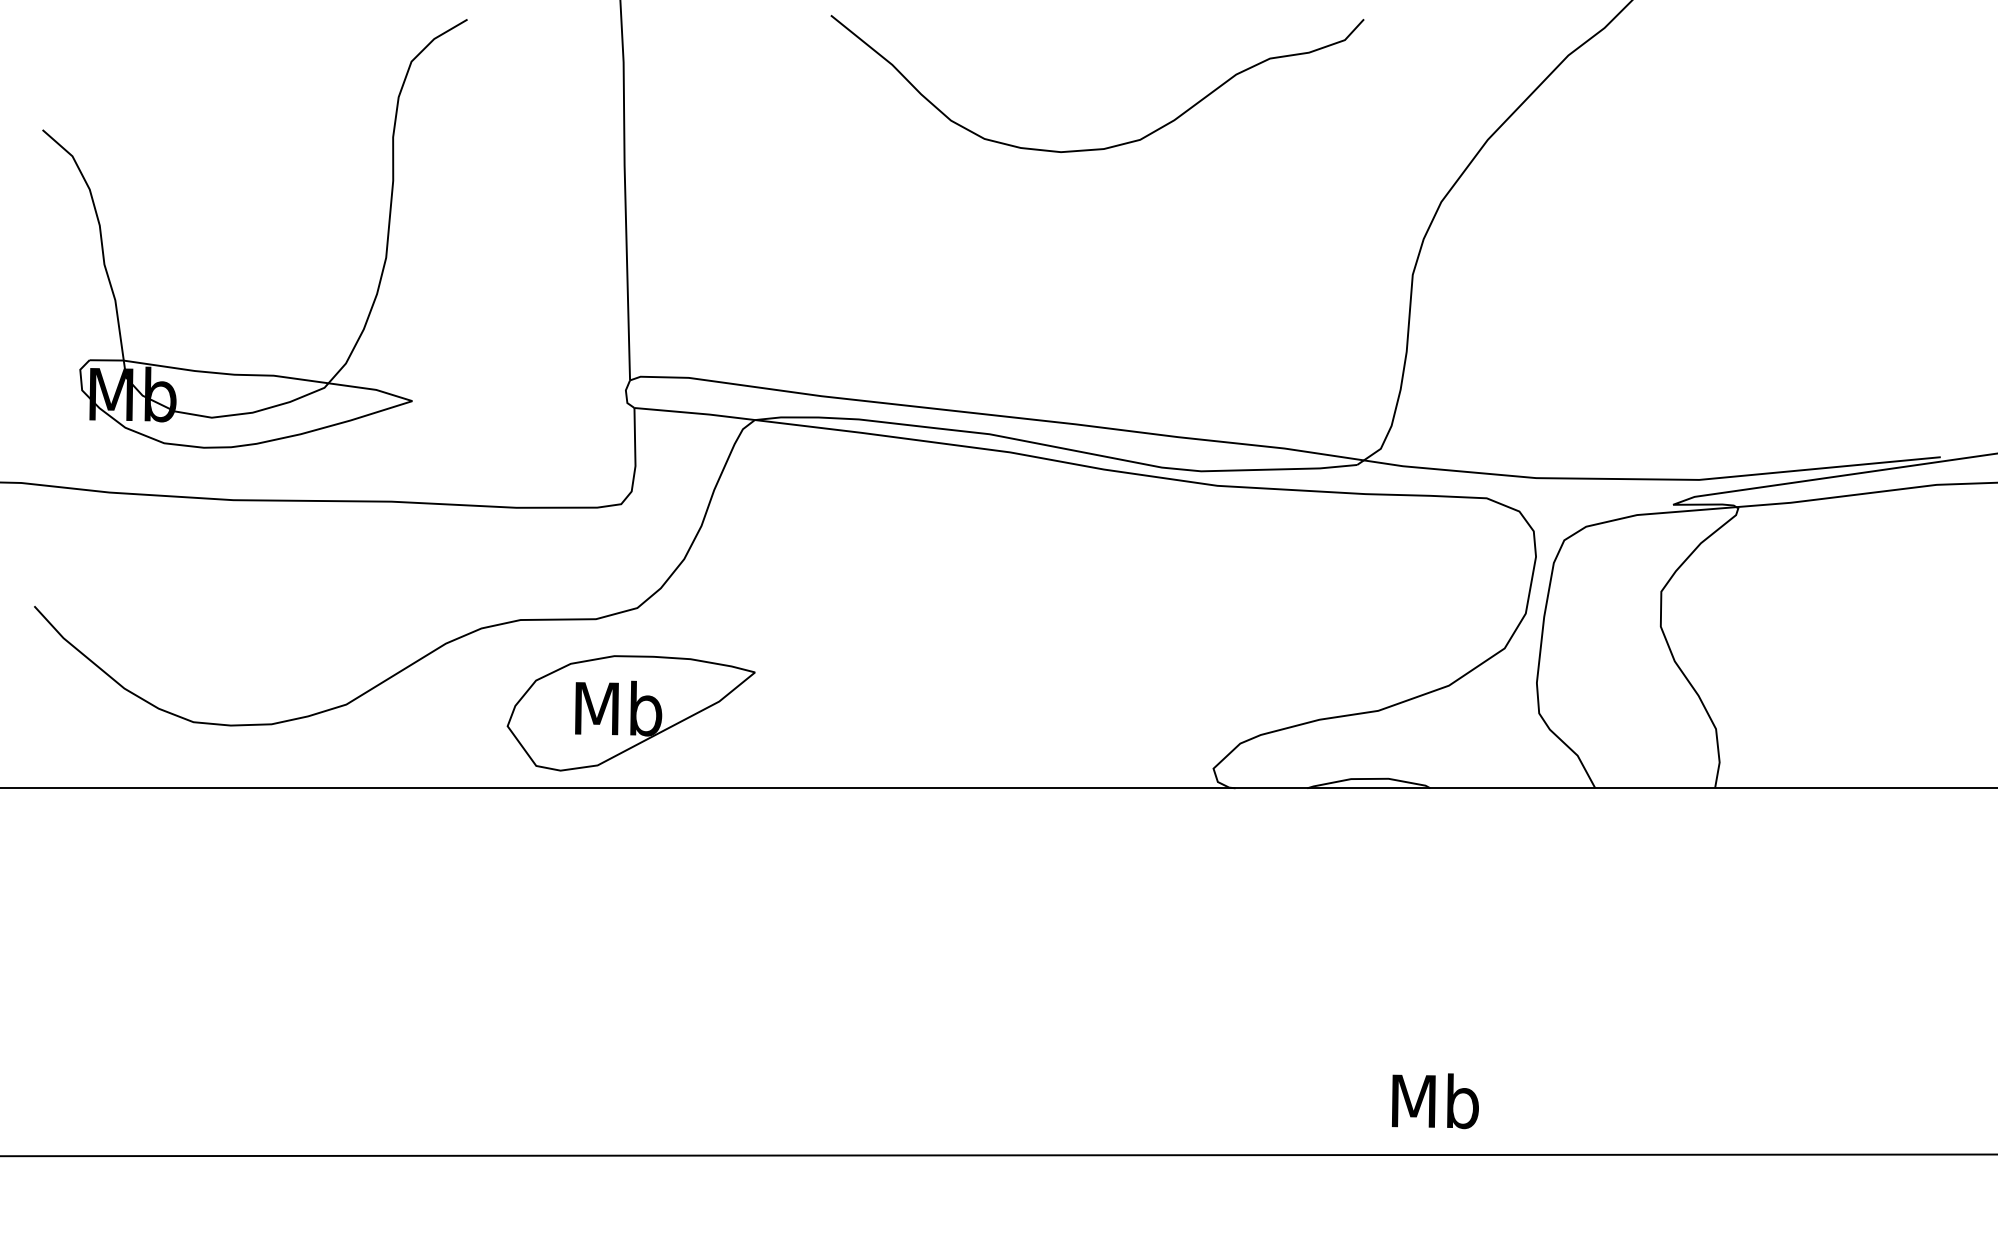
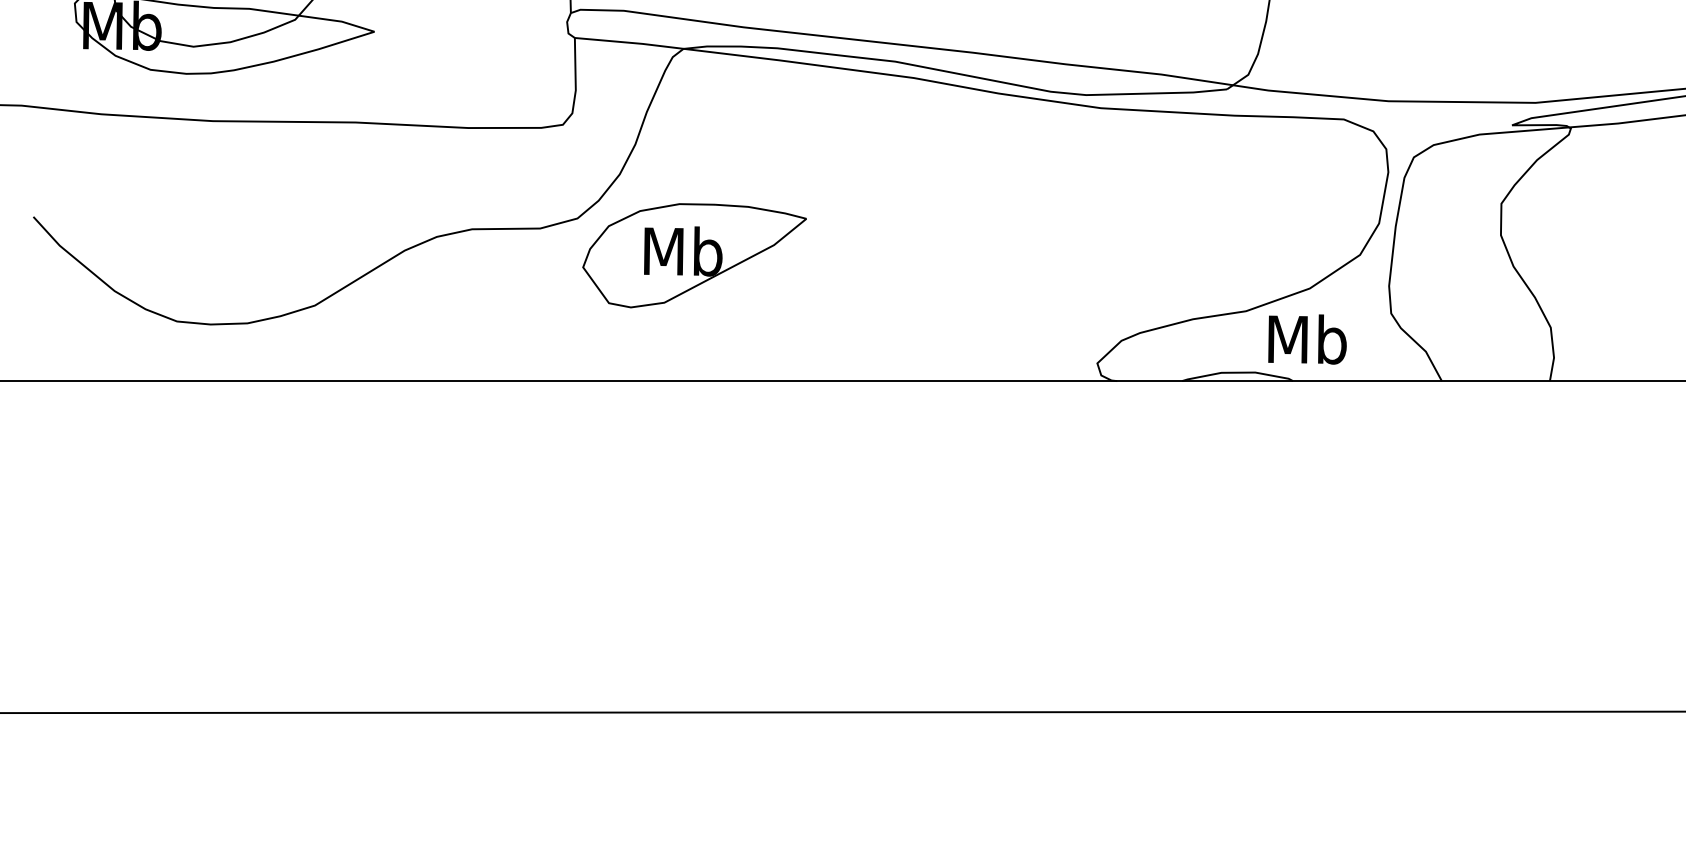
part: (630, 713) -> (694, 255), moved
text: (1435, 1101) -> (1307, 339), moved

